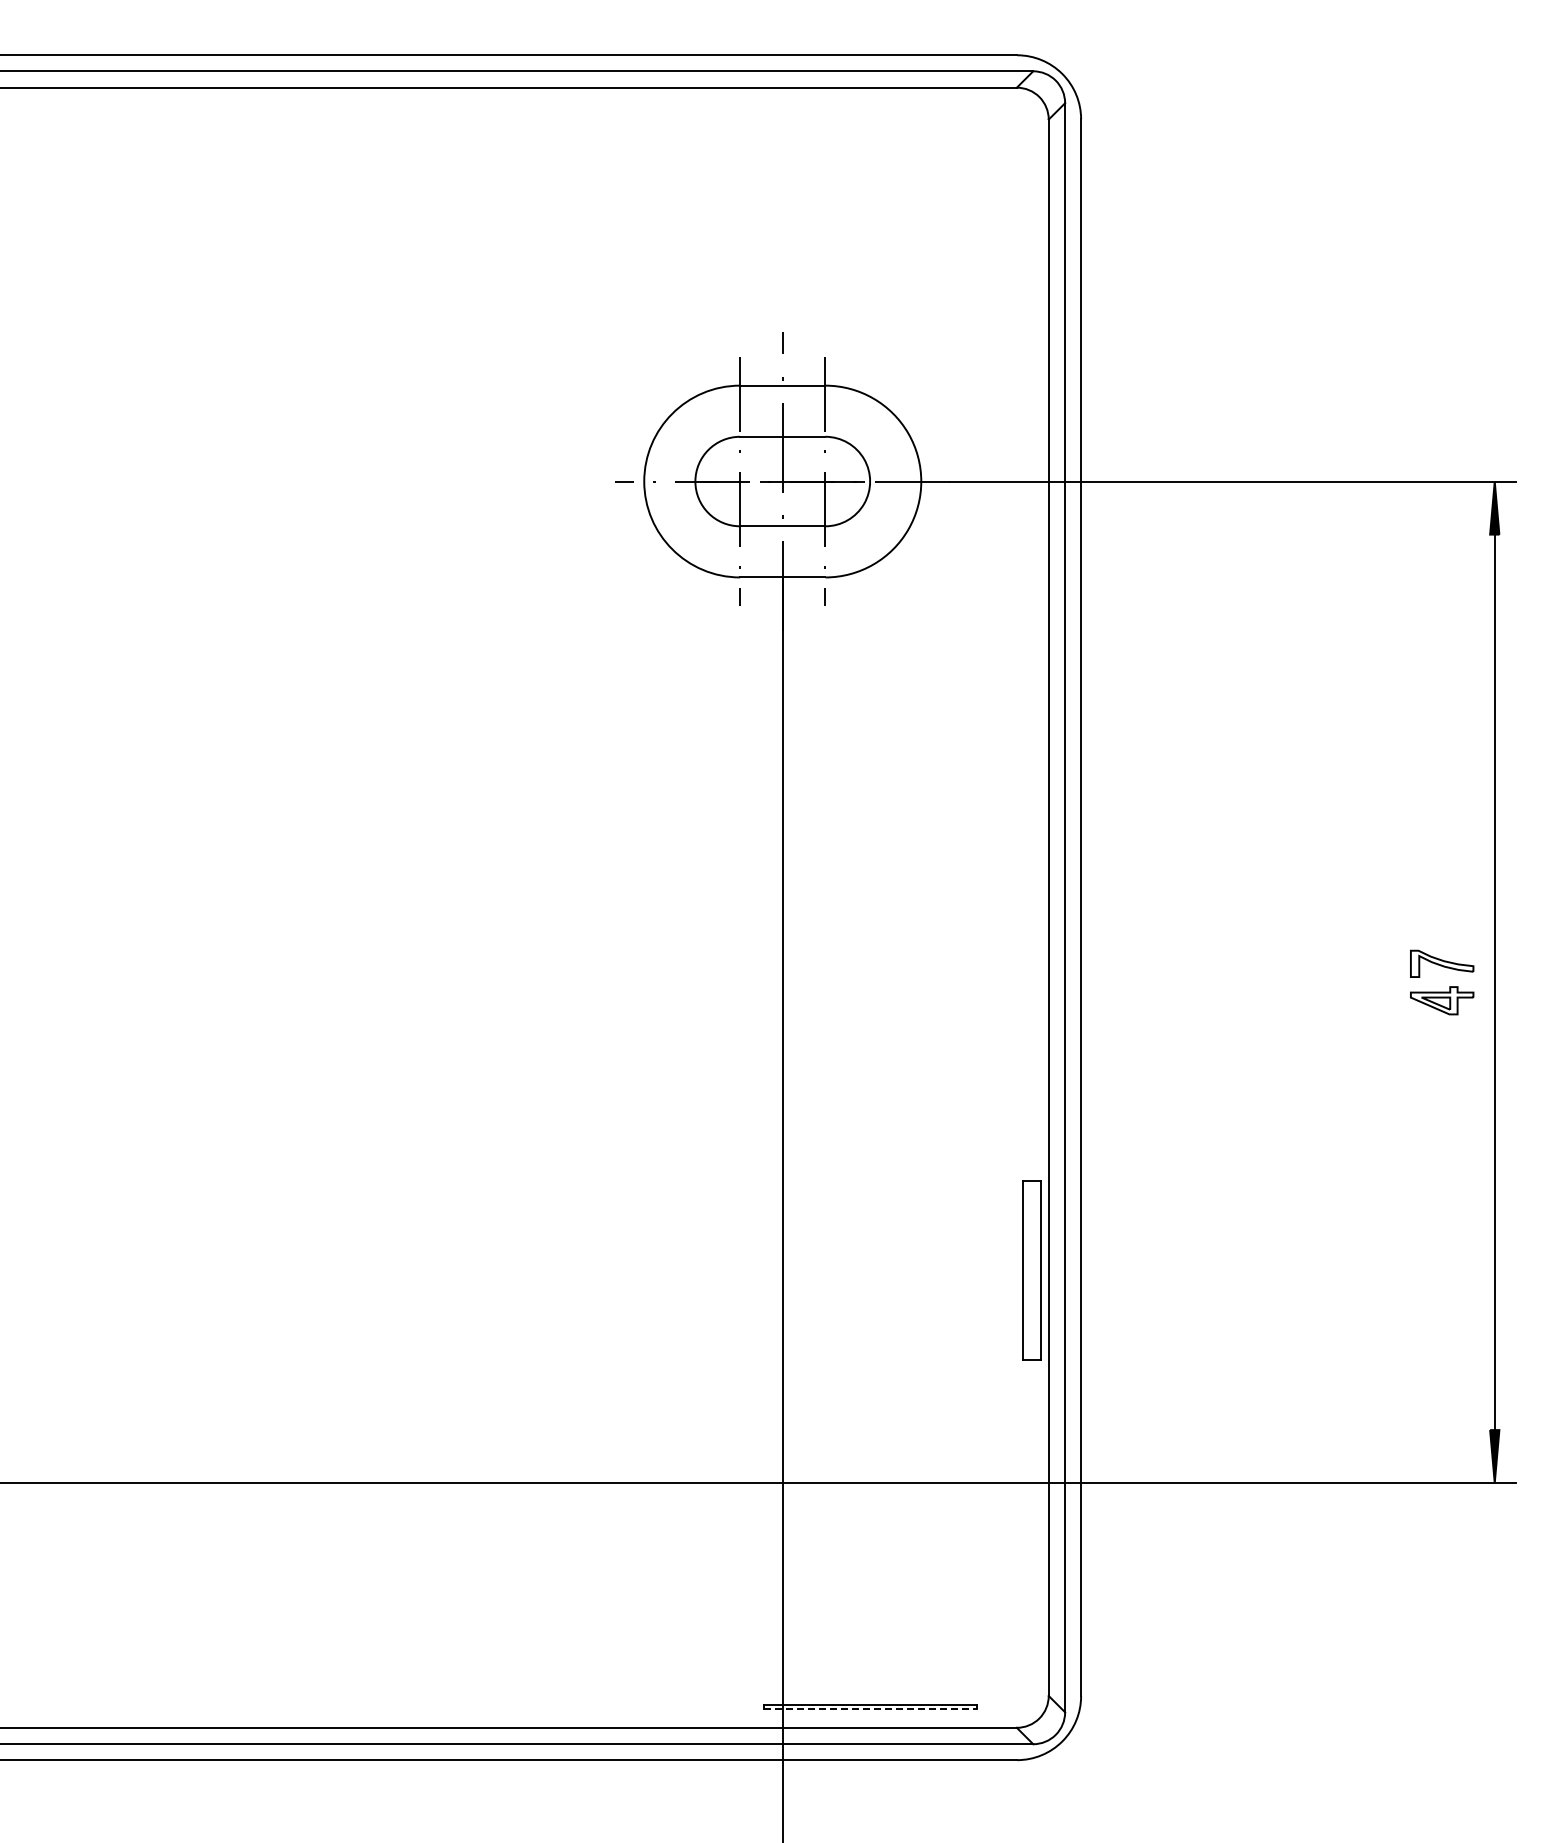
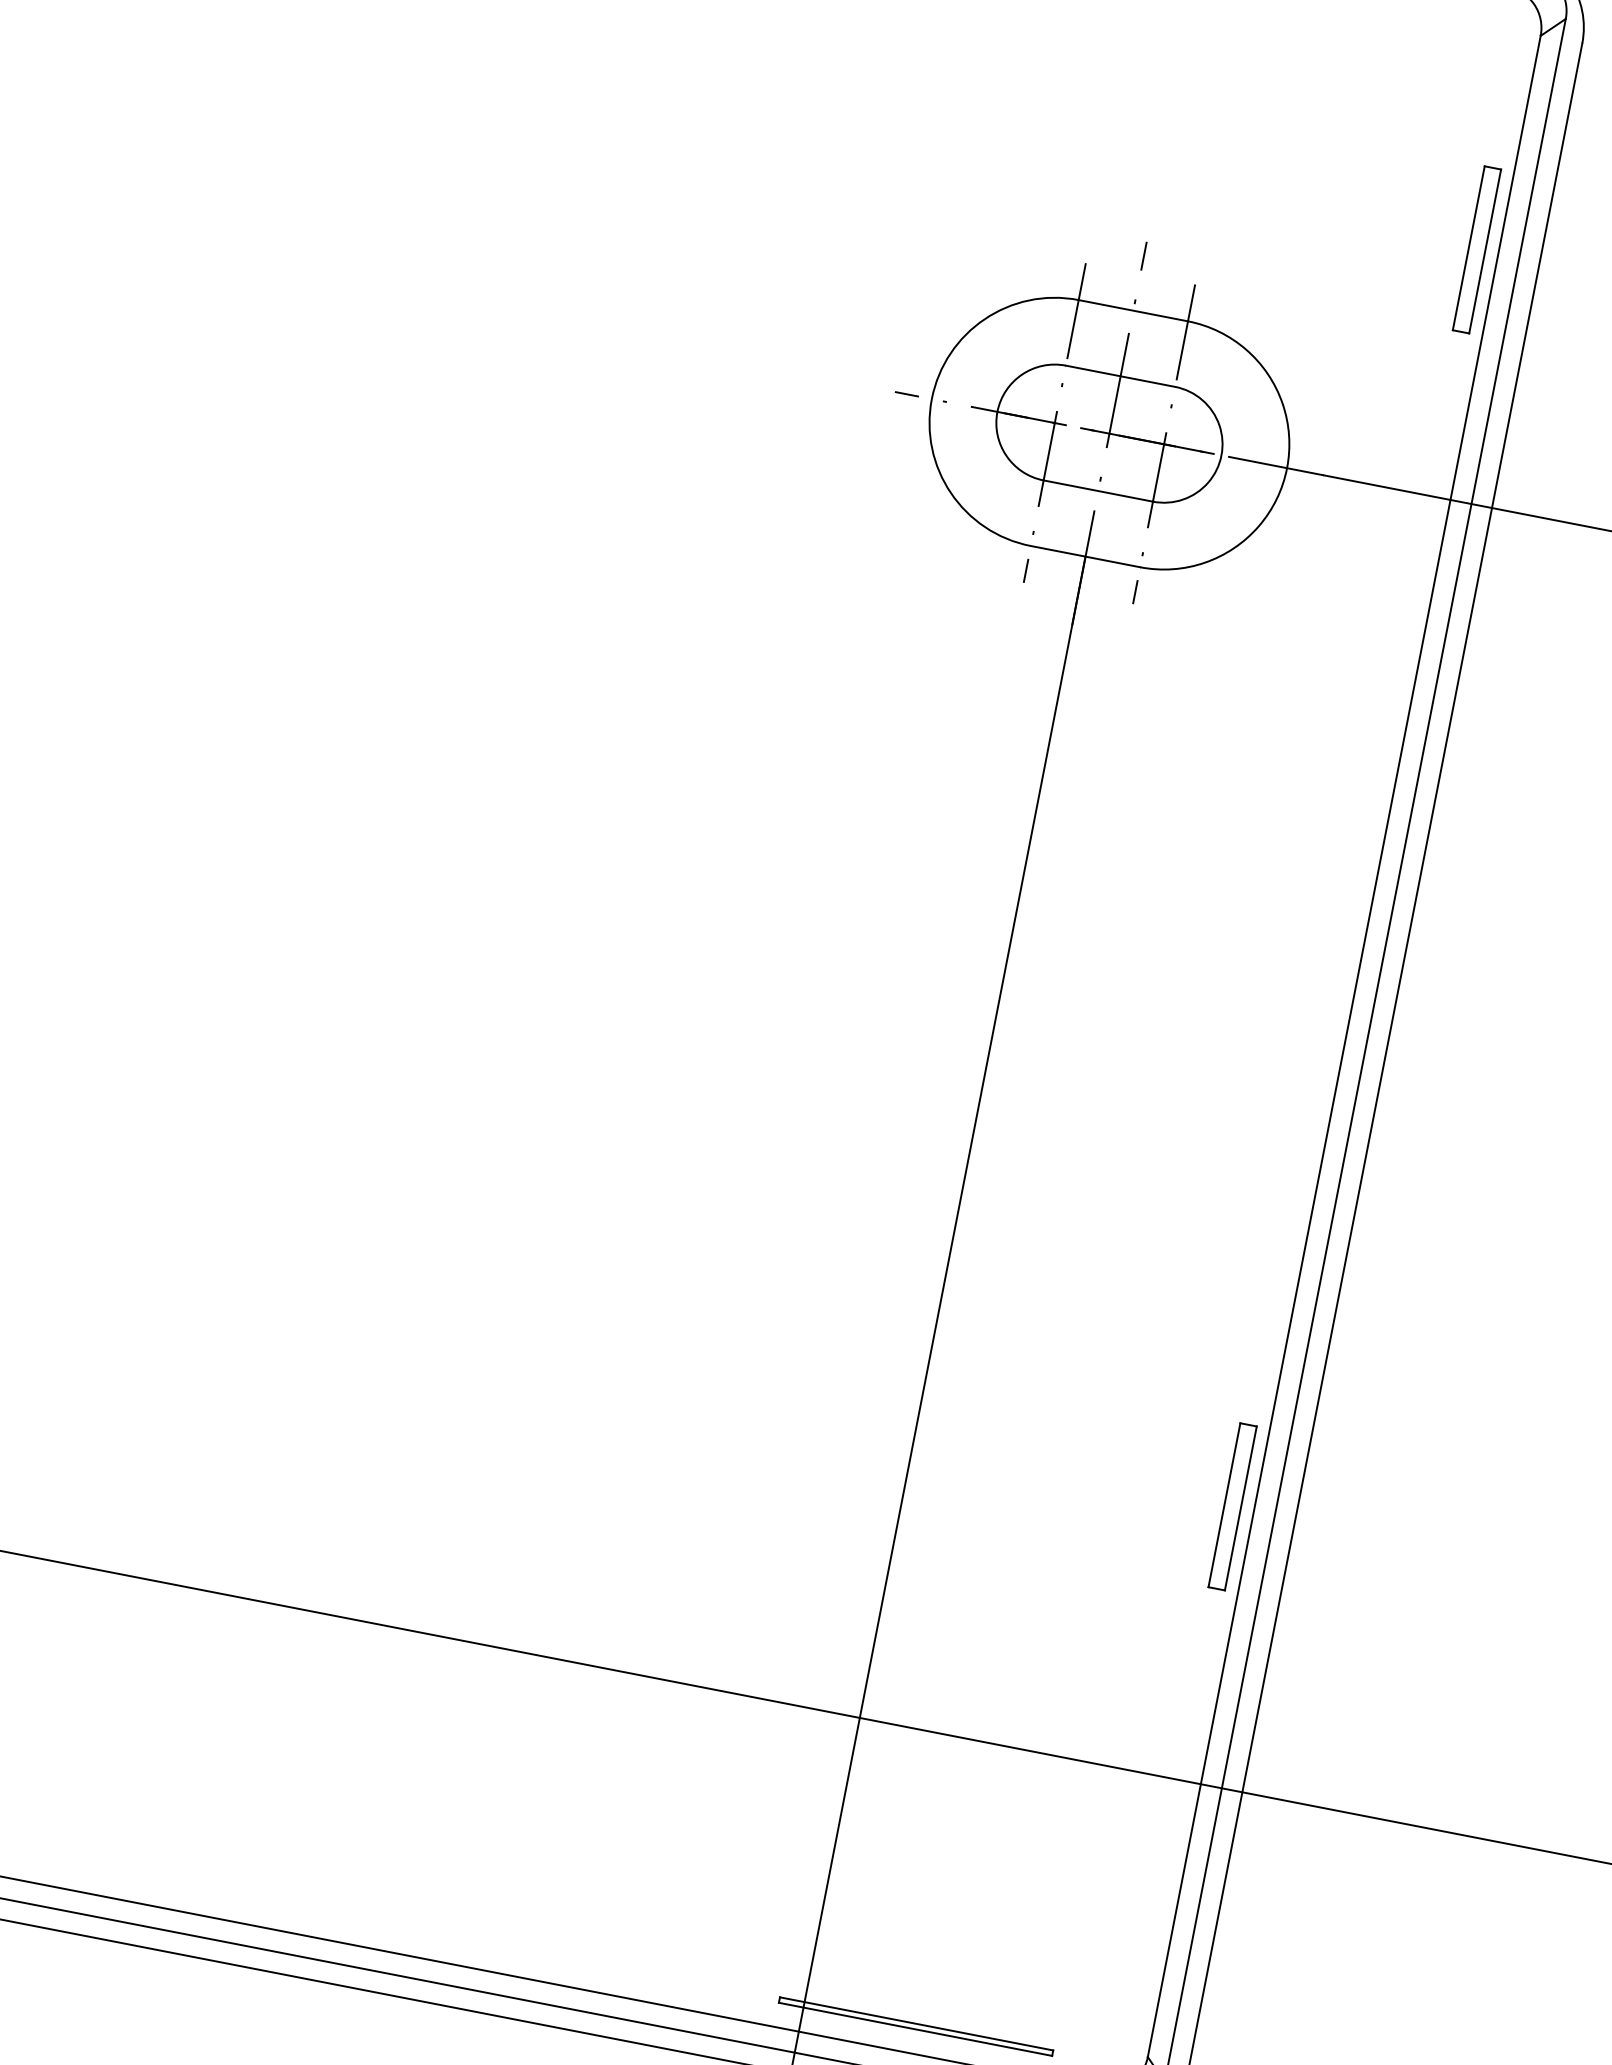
part: (1032, 289) -> (1477, 249), added
part: (1032, 1269) -> (1233, 1506), size x0.71
line: (870, 1709) -> (915, 2030), dashed -> solid

